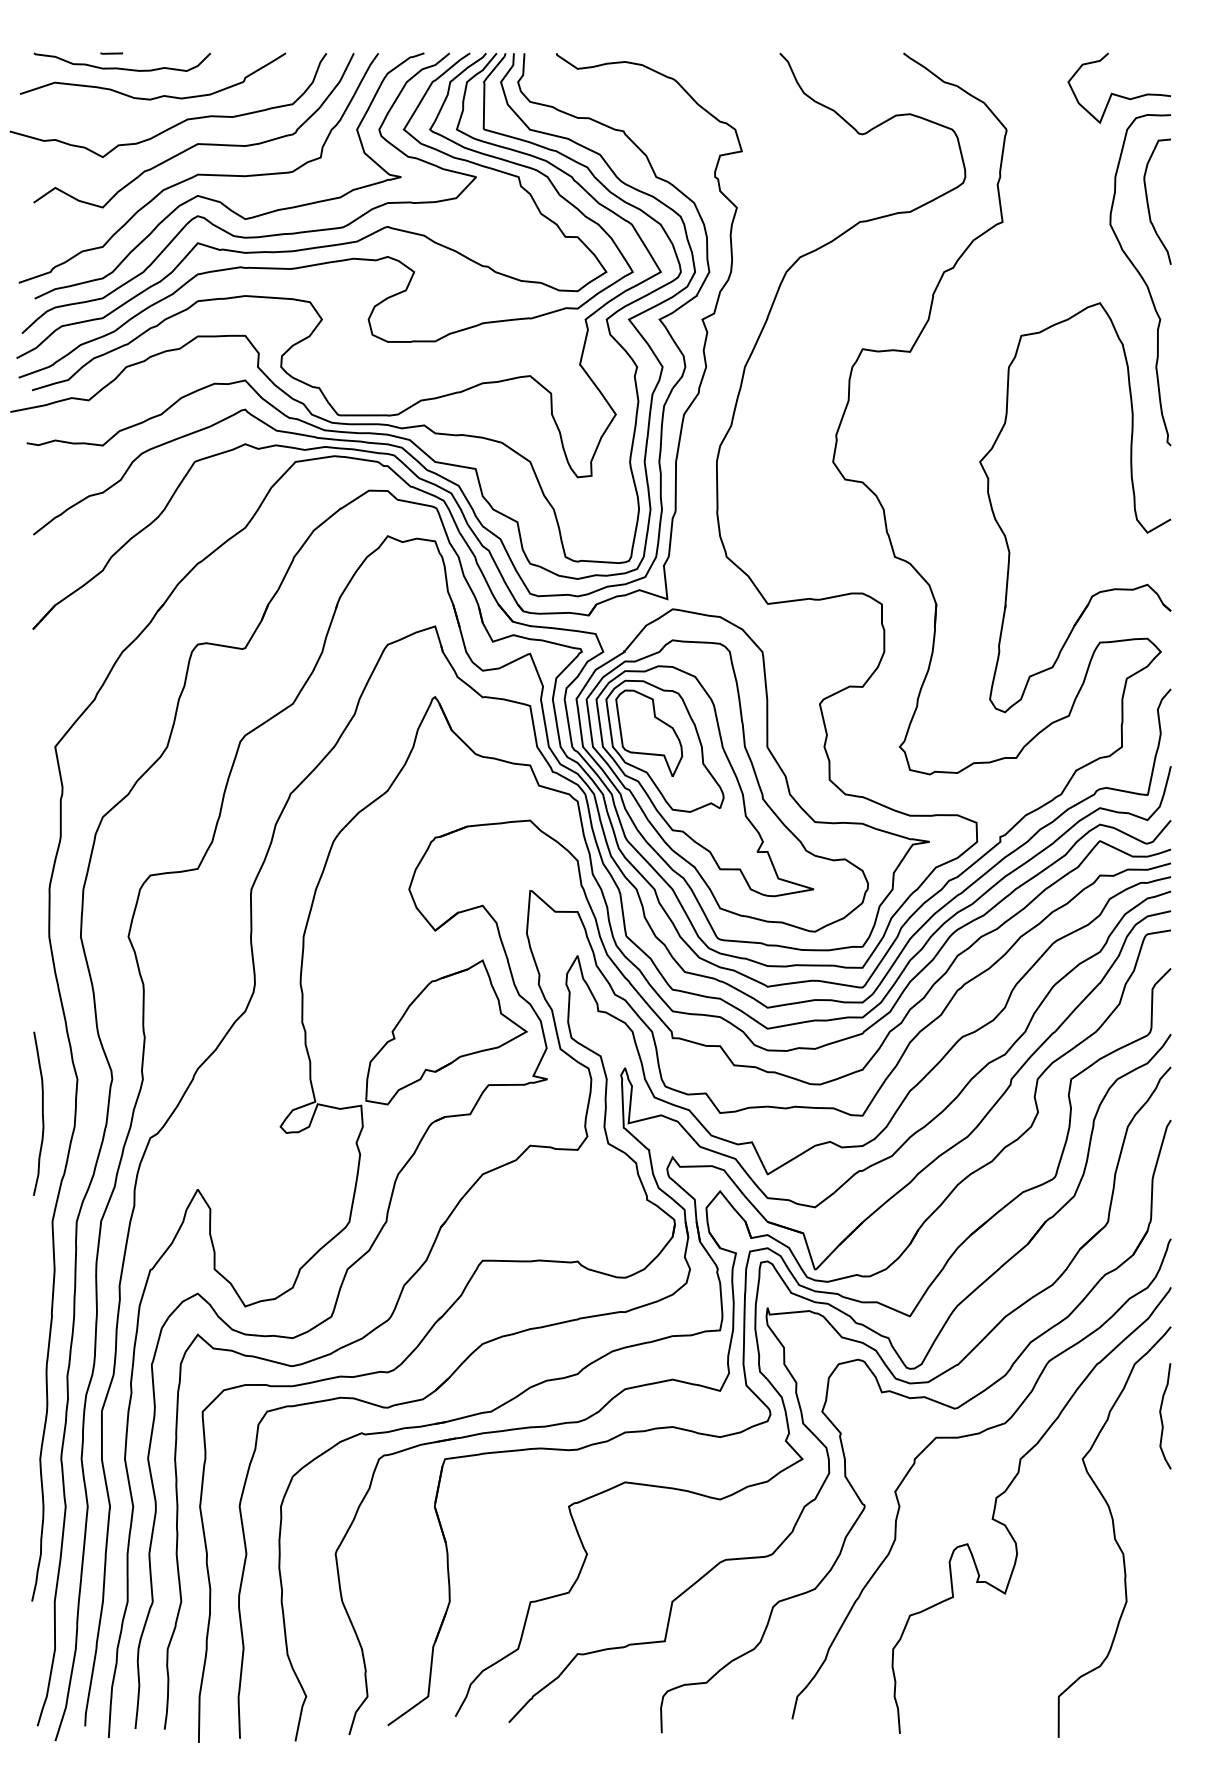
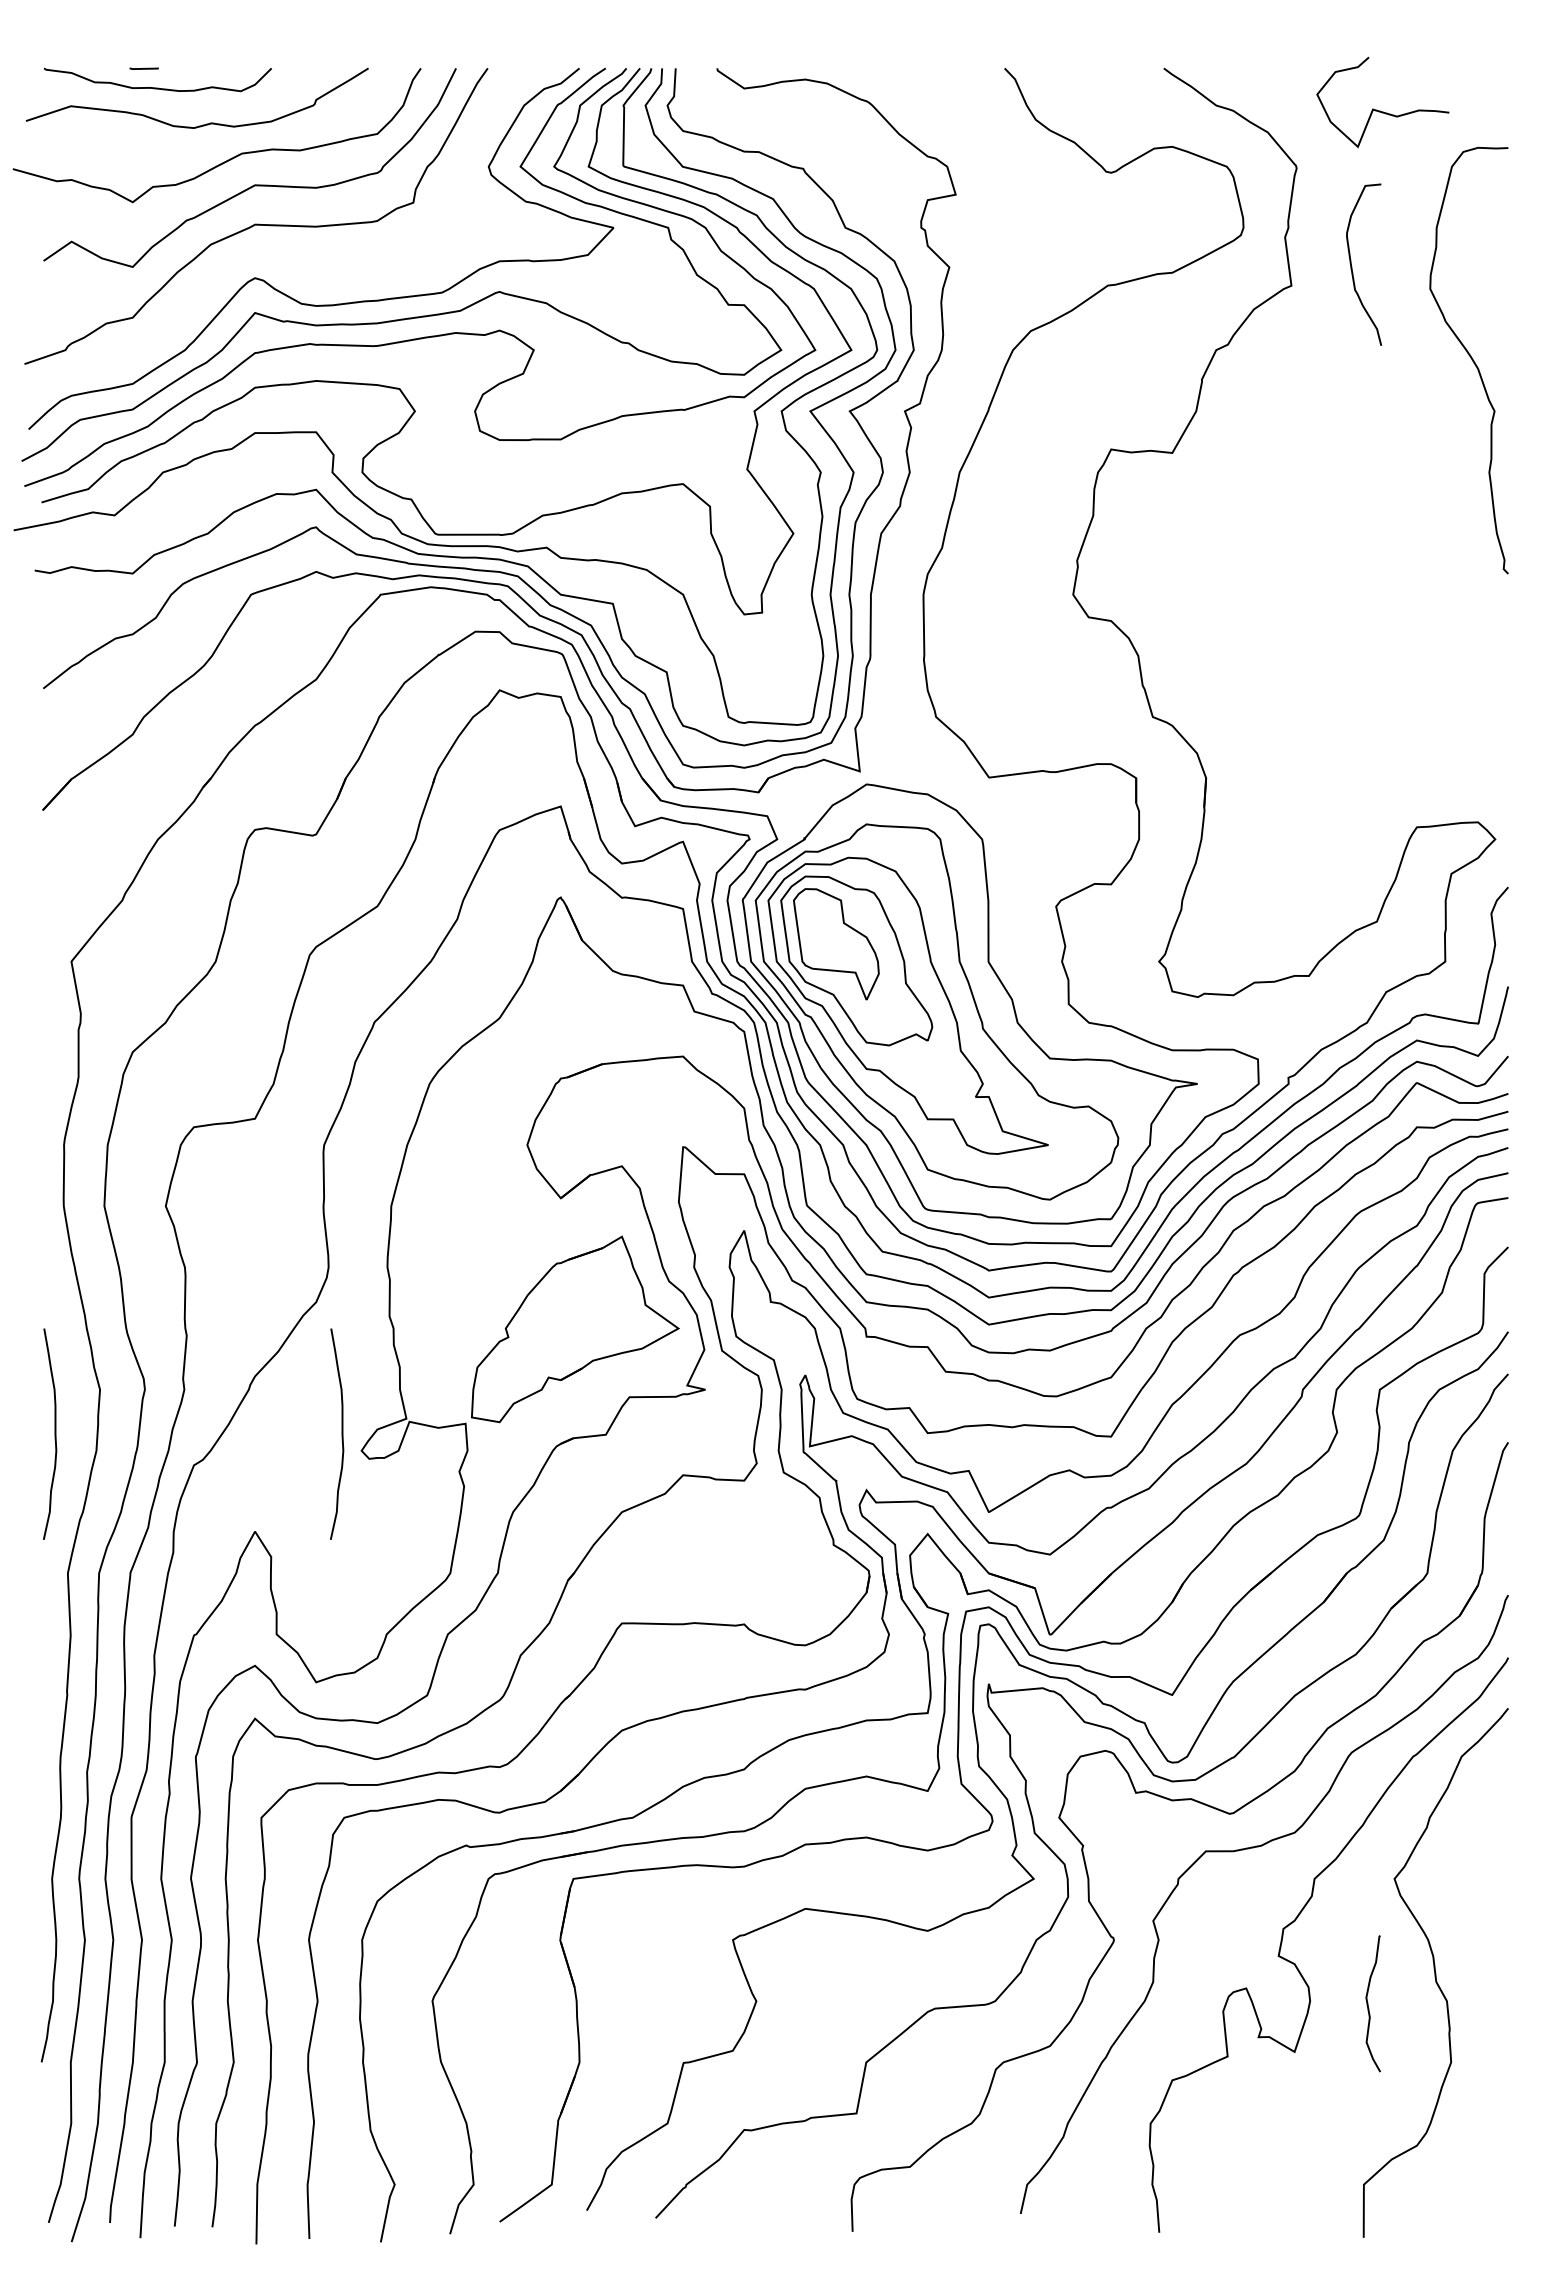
curve: (1117, 94) -> (1380, 110), moved
curve: (219, 200) -> (282, 258), removed
curve: (1148, 203) -> (1352, 266), moved
part: (1133, 507) -> (1460, 653), removed
curve: (264, 1113) -> (341, 1433), added
curve: (1161, 1416) -> (1368, 2003), moved

